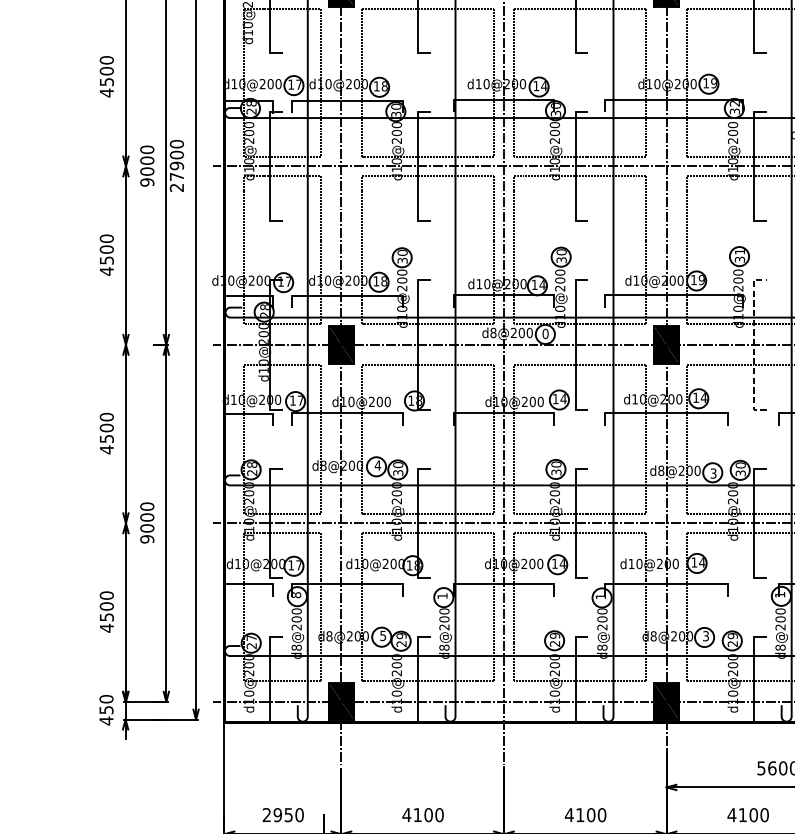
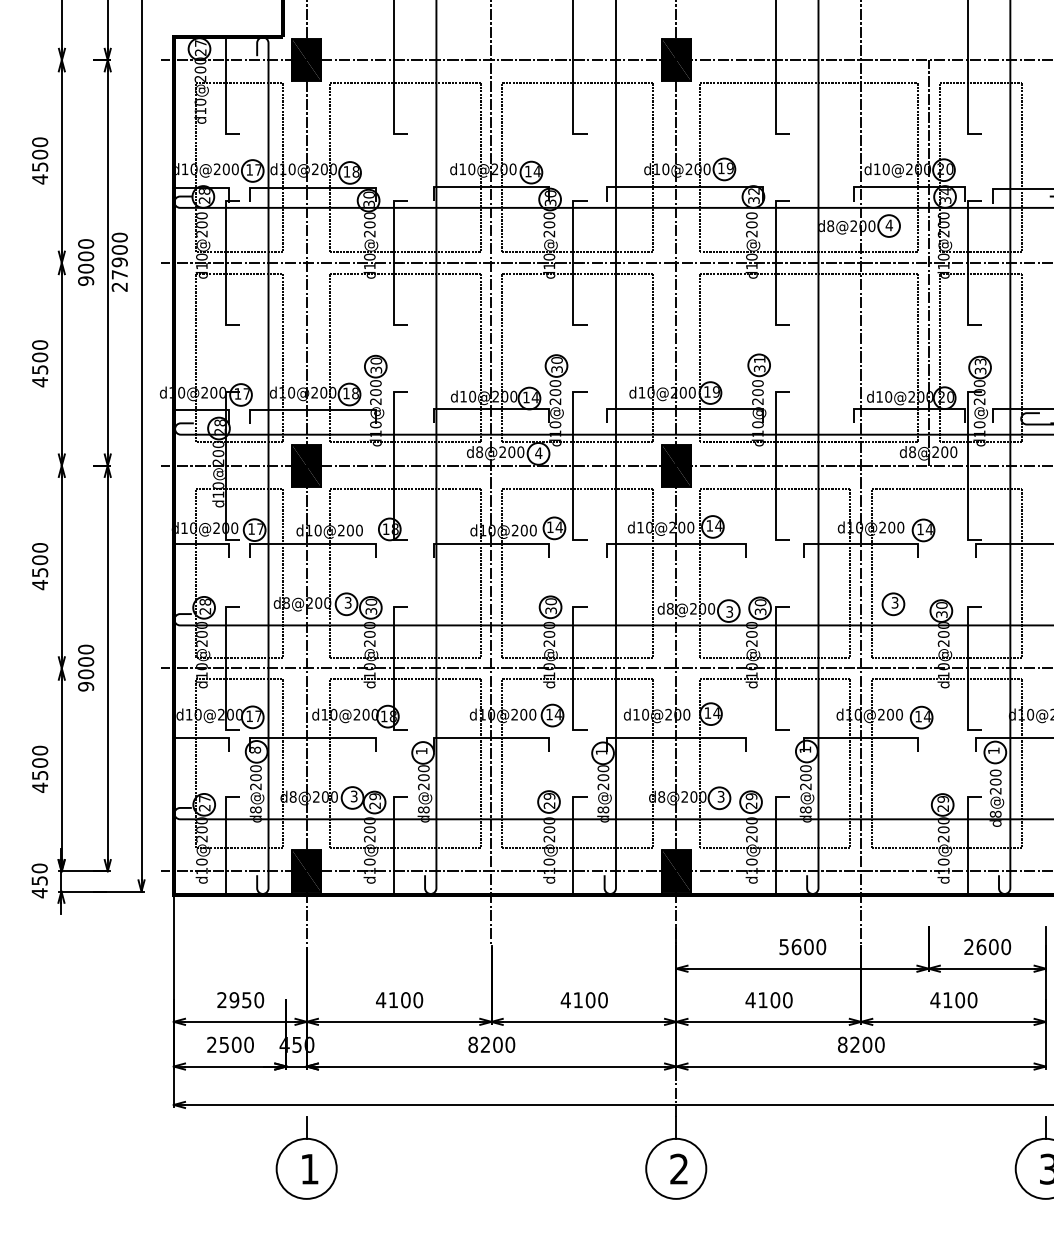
text: (545, 334) -> (538, 453), 0 -> 4
line: (753, 344) -> (775, 465), dashed -> solid
text: (377, 465) -> (347, 602), 4 -> 3
text: (383, 635) -> (354, 795), 5 -> 3

